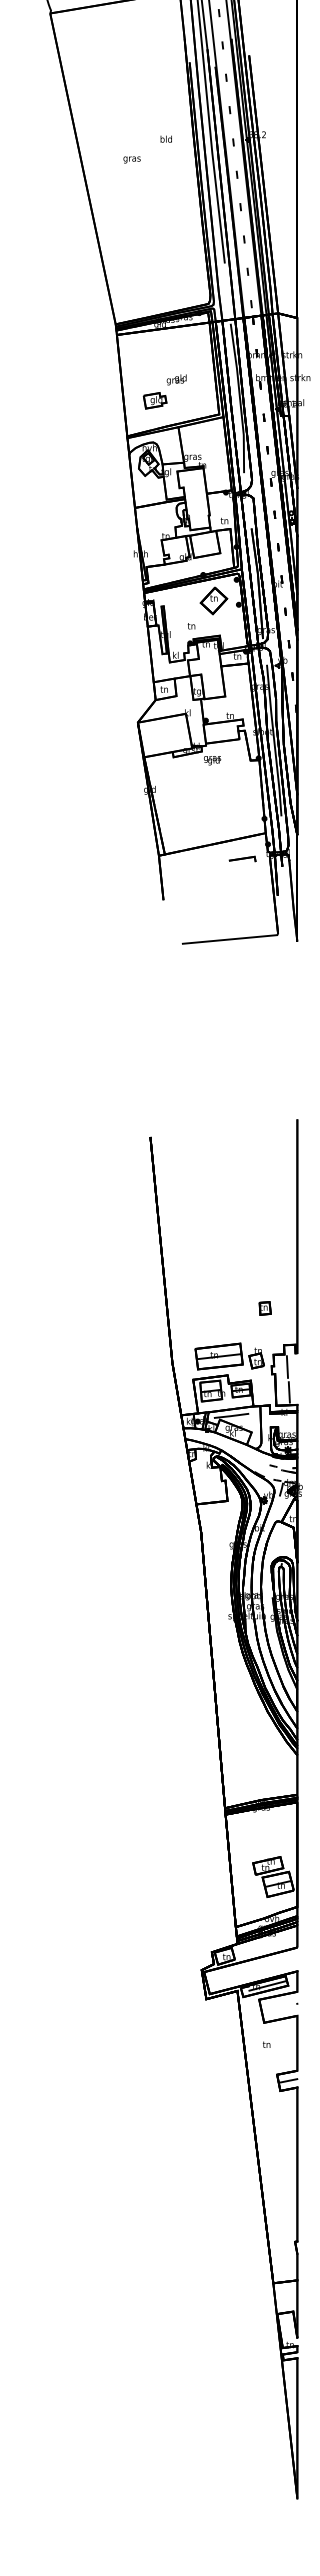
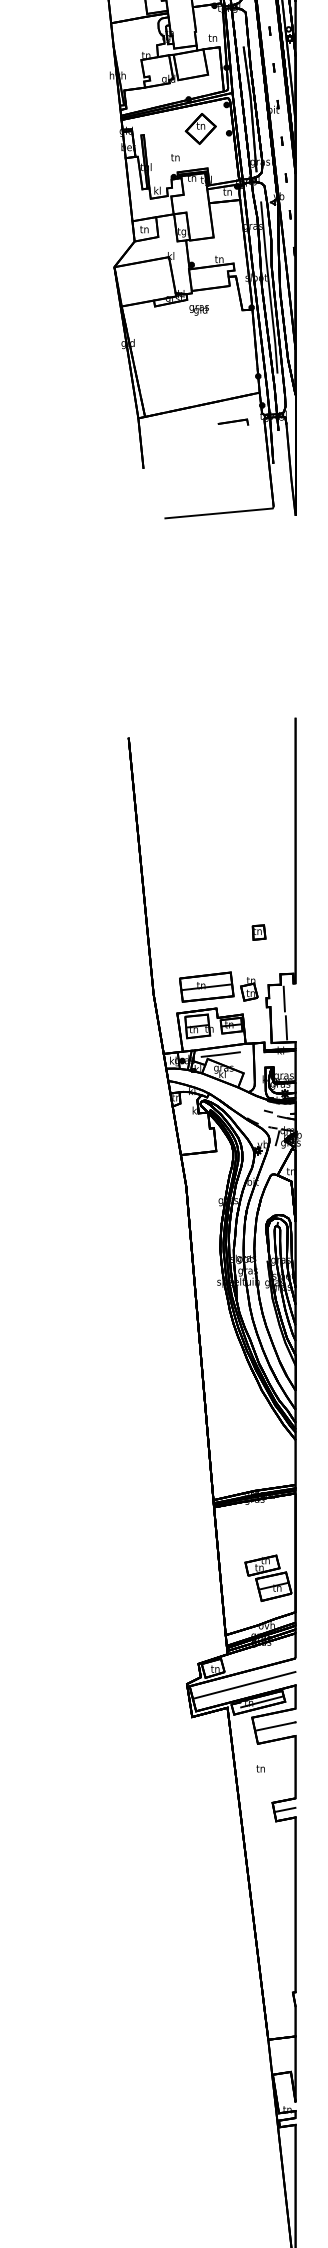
line: (252, 1971) -> (244, 1685), added
line: (279, 2007) -> (275, 1726), added

